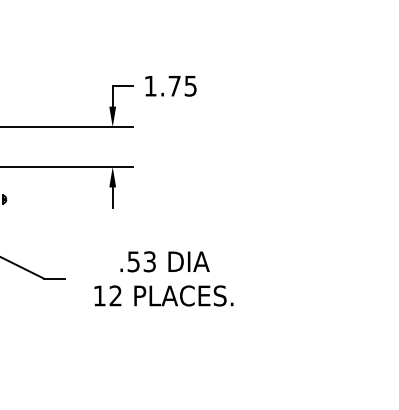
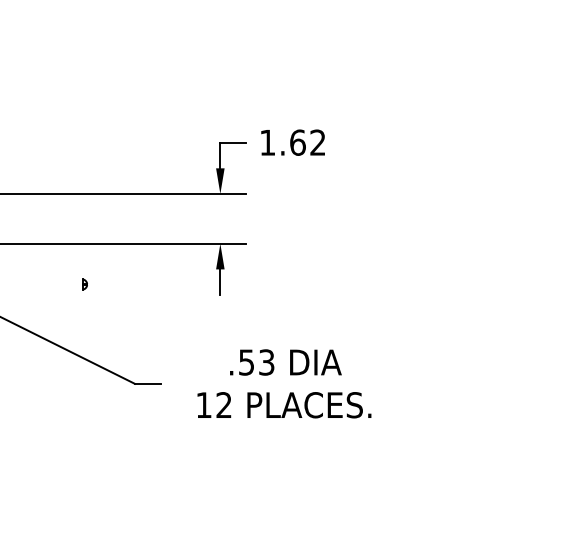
text: (182, 85) -> (307, 142), 1.75 -> 1.62

